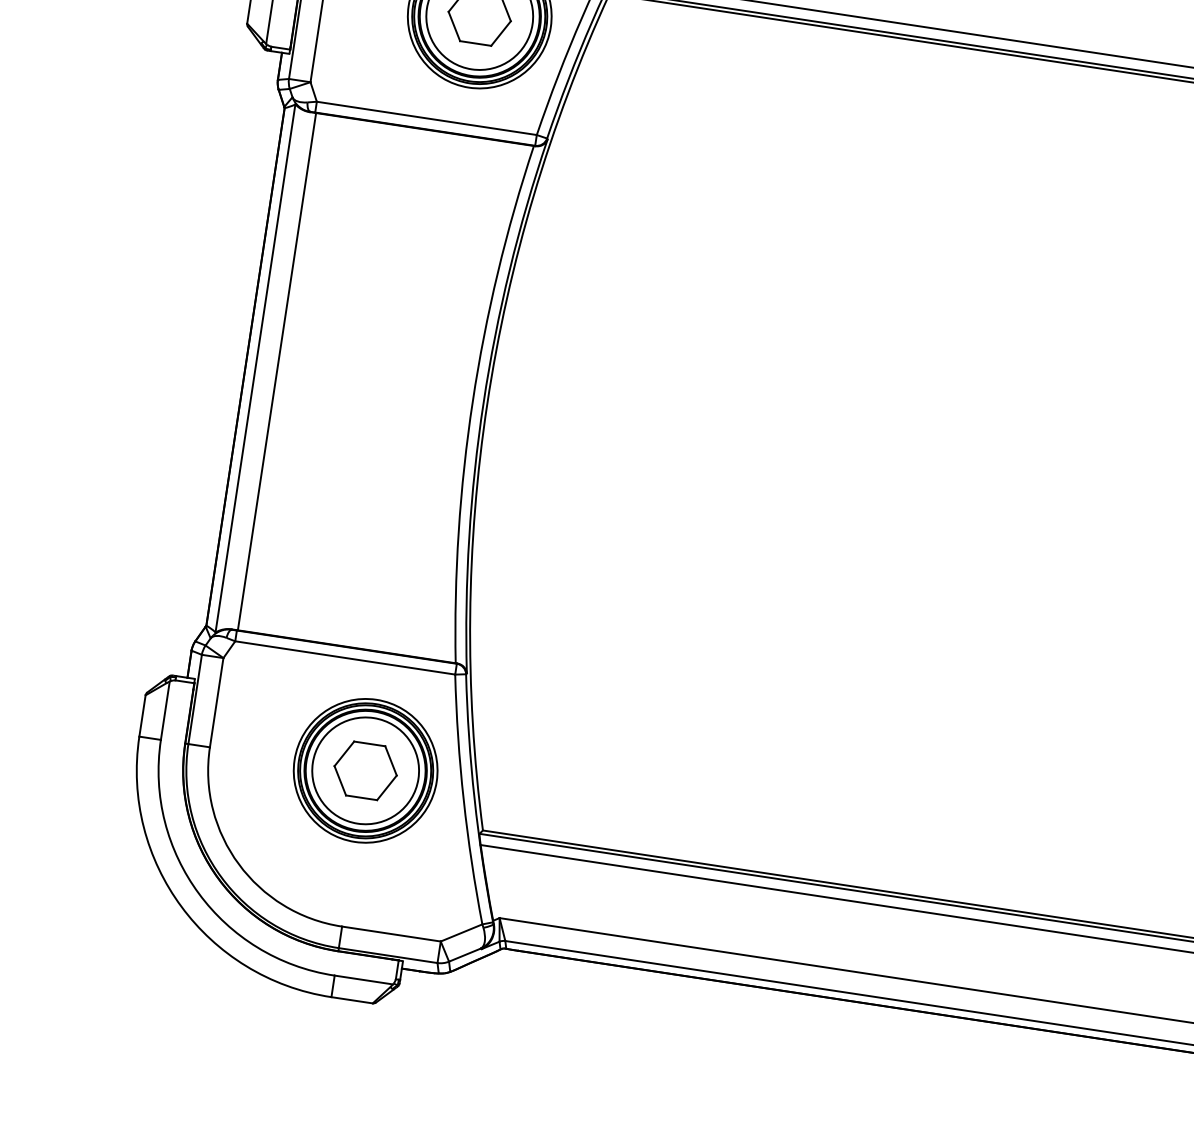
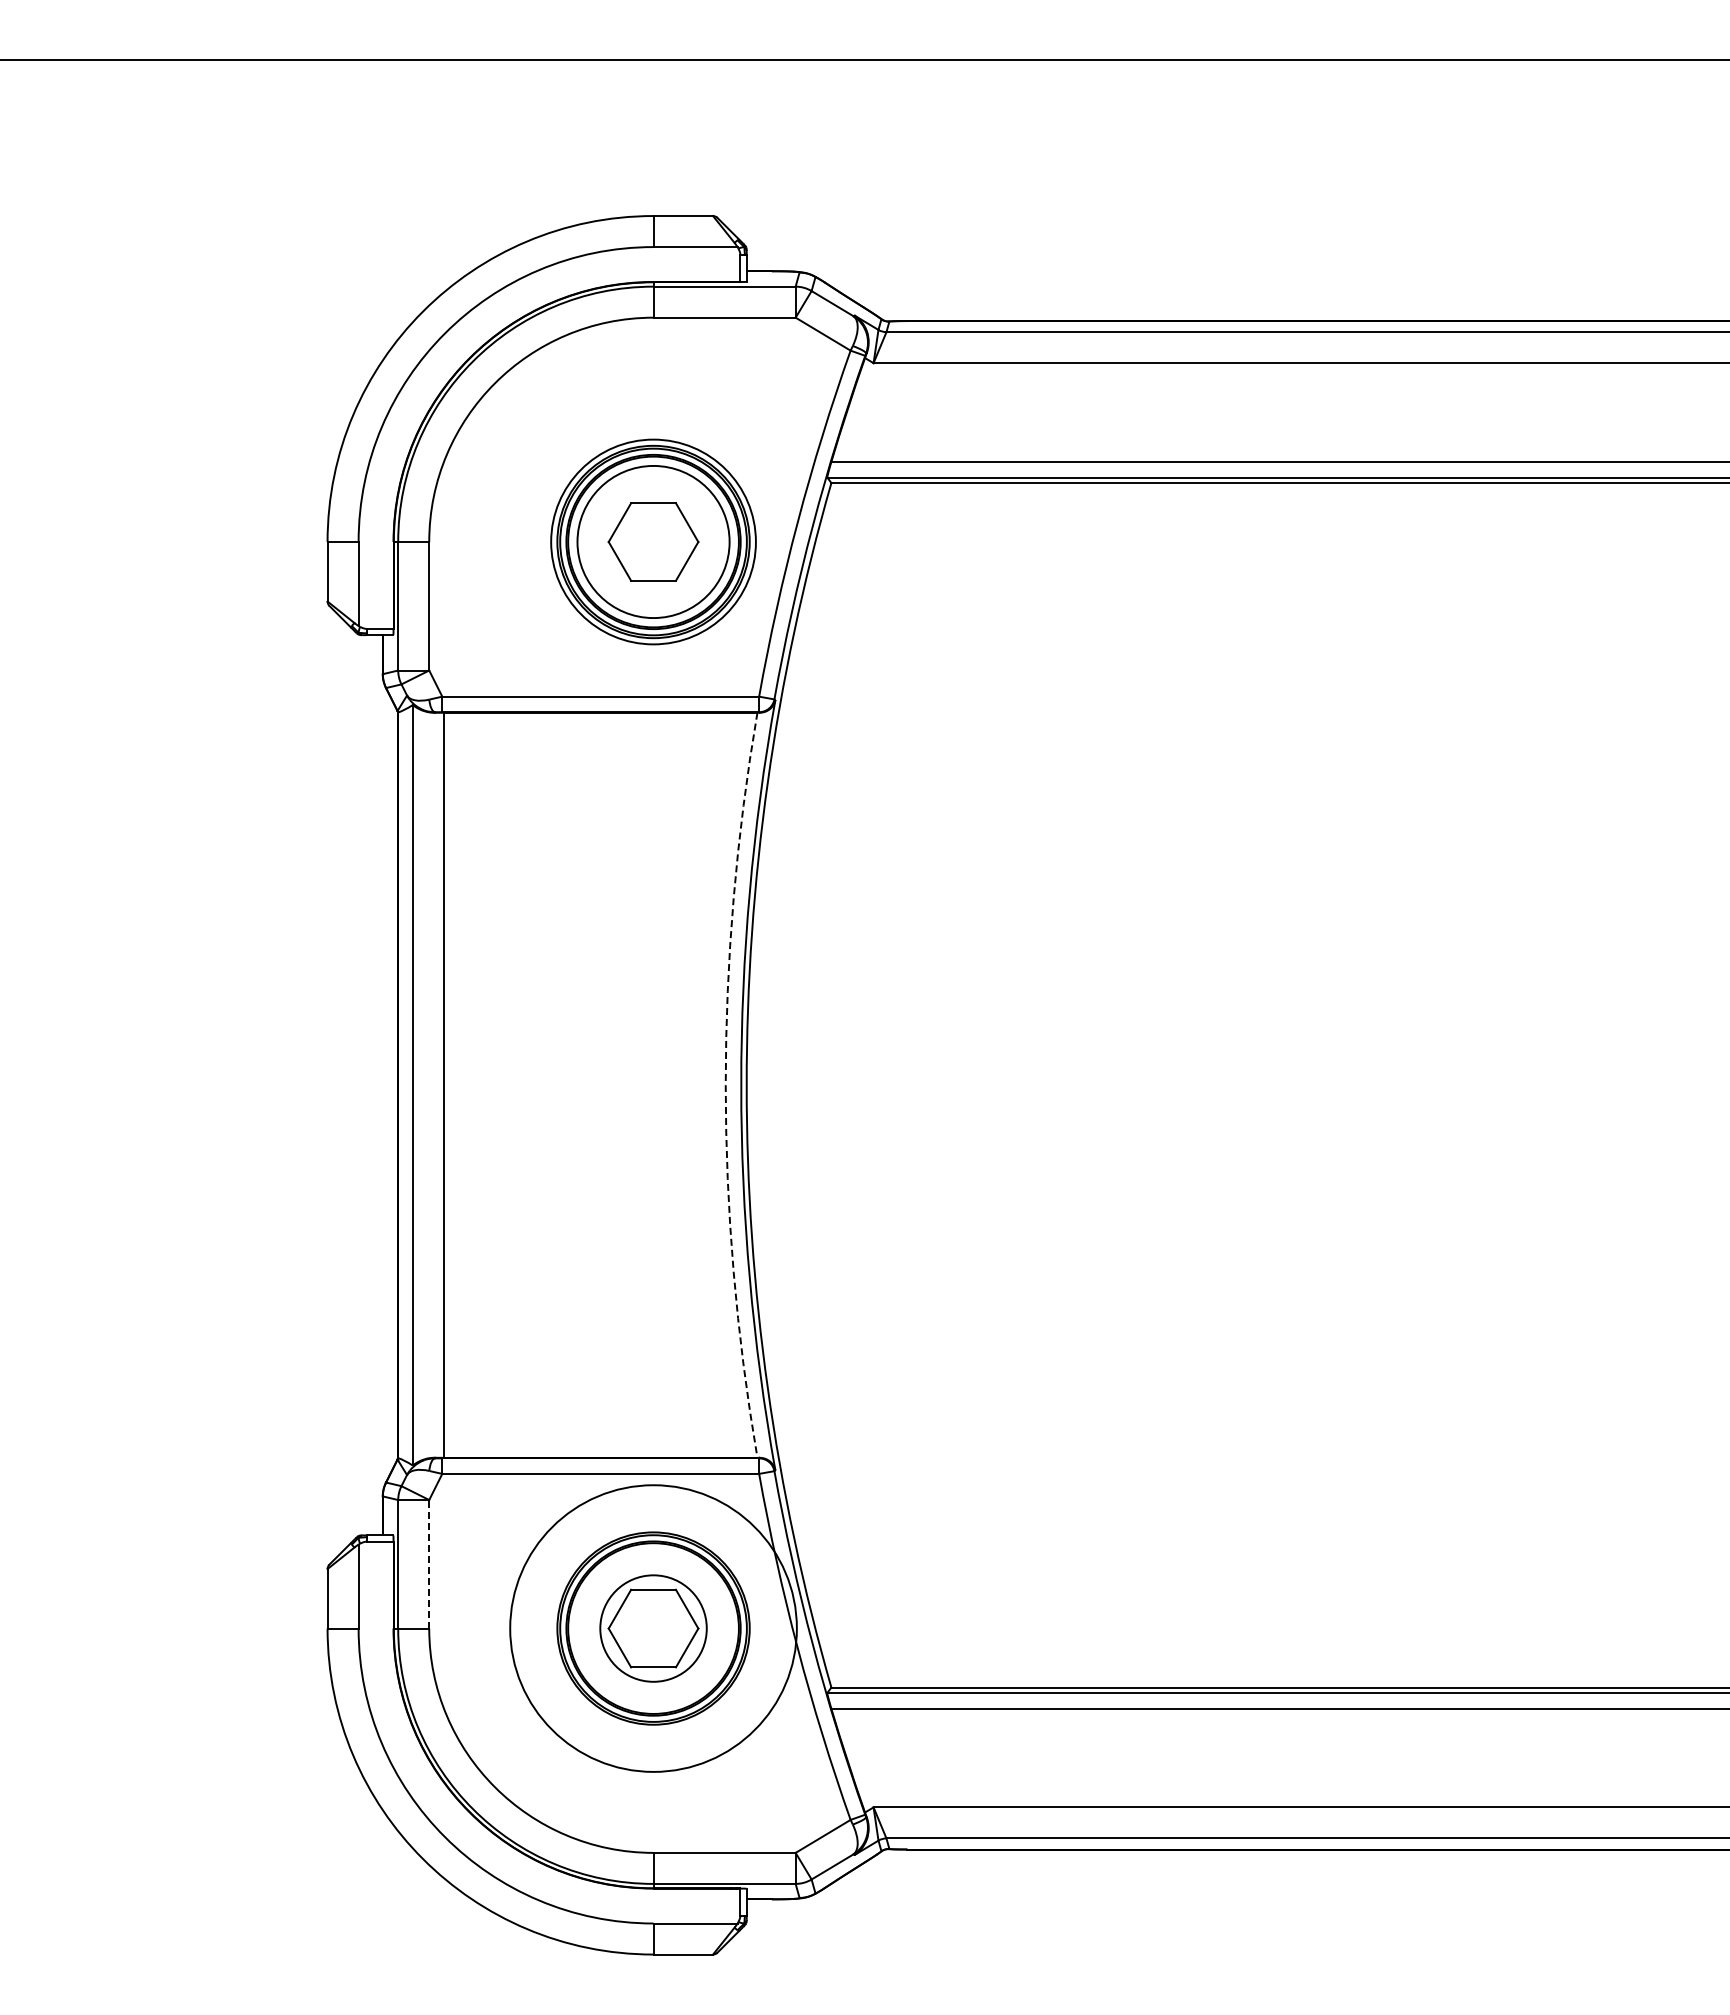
arc: (472, 401) -> (725, 1085), solid -> dashed
line: (216, 702) -> (429, 1563), solid -> dashed
circle: (365, 770) -> (653, 1628), size x0.7
circle: (365, 770) -> (653, 1628), size x1.4

